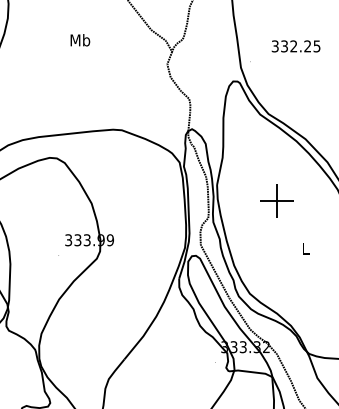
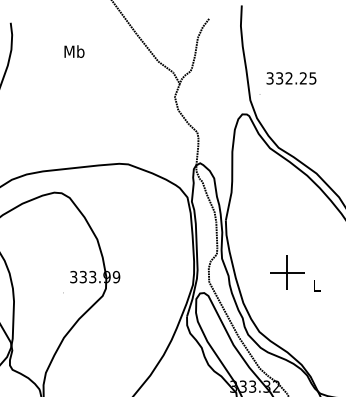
text: (80, 40) -> (74, 51), moved
text: (295, 46) -> (290, 78), moved
part: (276, 200) -> (286, 272), moved

